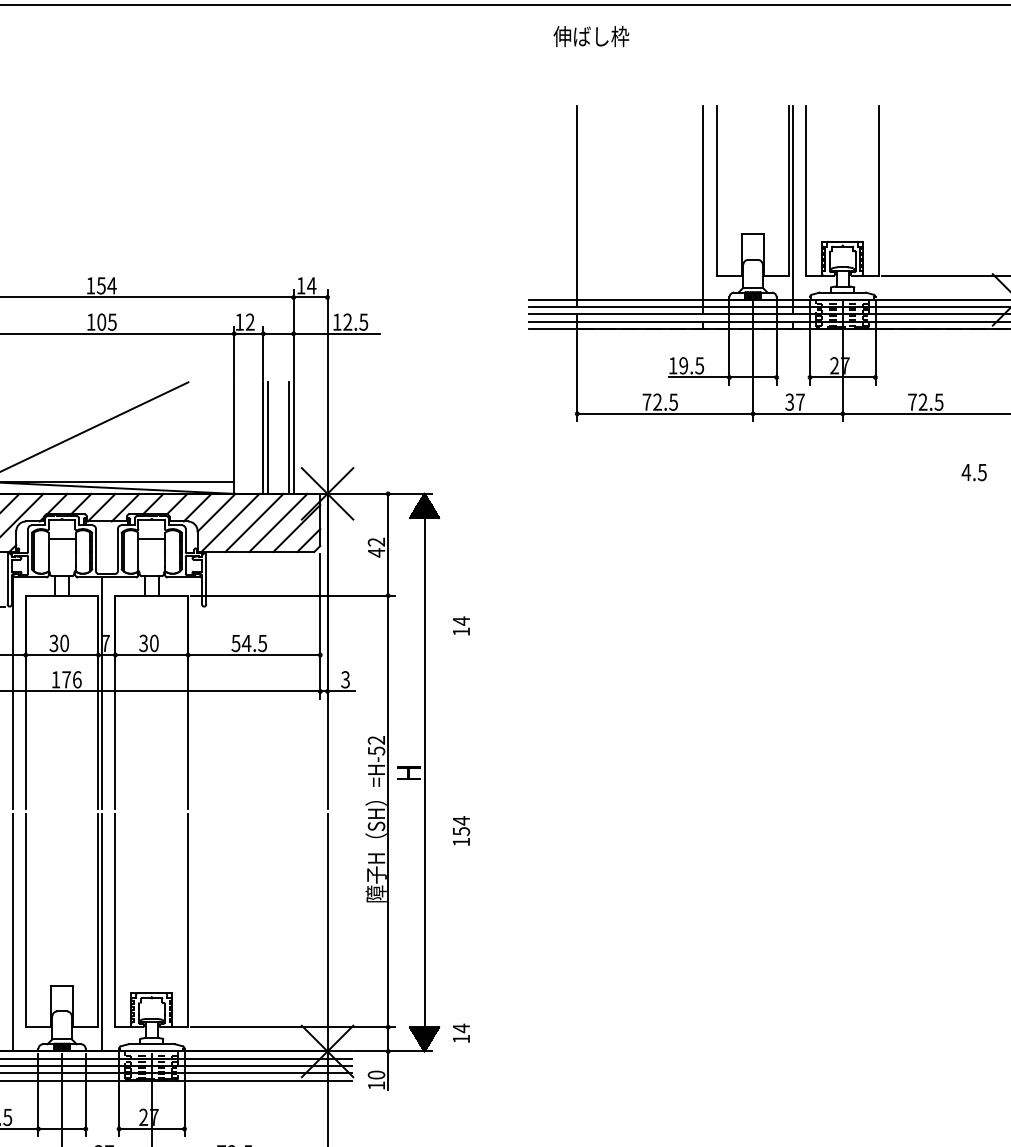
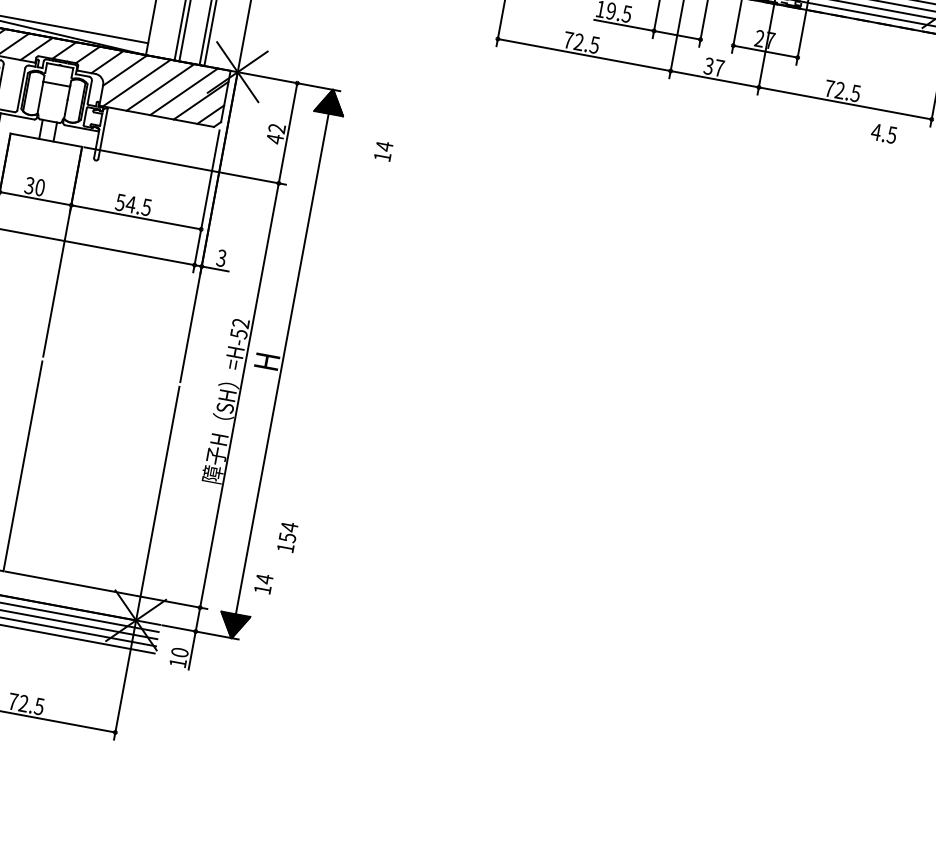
text: (973, 472) -> (883, 133), moved
text: (461, 625) -> (383, 150), moved
text: (461, 830) -> (287, 536), moved
text: (461, 1032) -> (263, 583), moved

